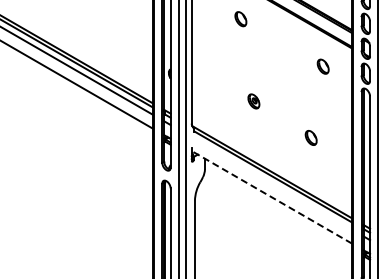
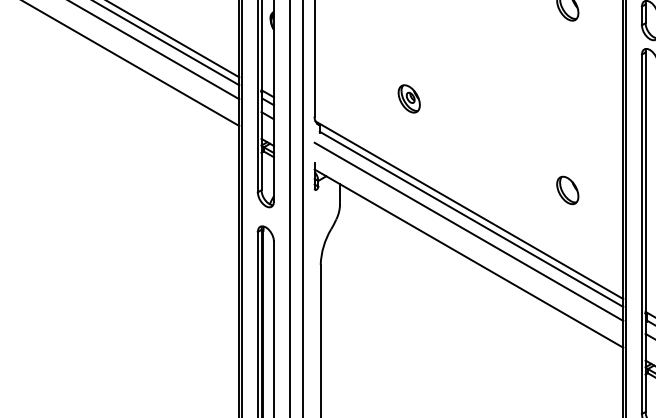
part: (253, 101) -> (408, 99), moved
part: (310, 137) -> (566, 189), moved
line: (271, 183) -> (468, 231), added
line: (271, 197) -> (468, 258), dashed -> solid

